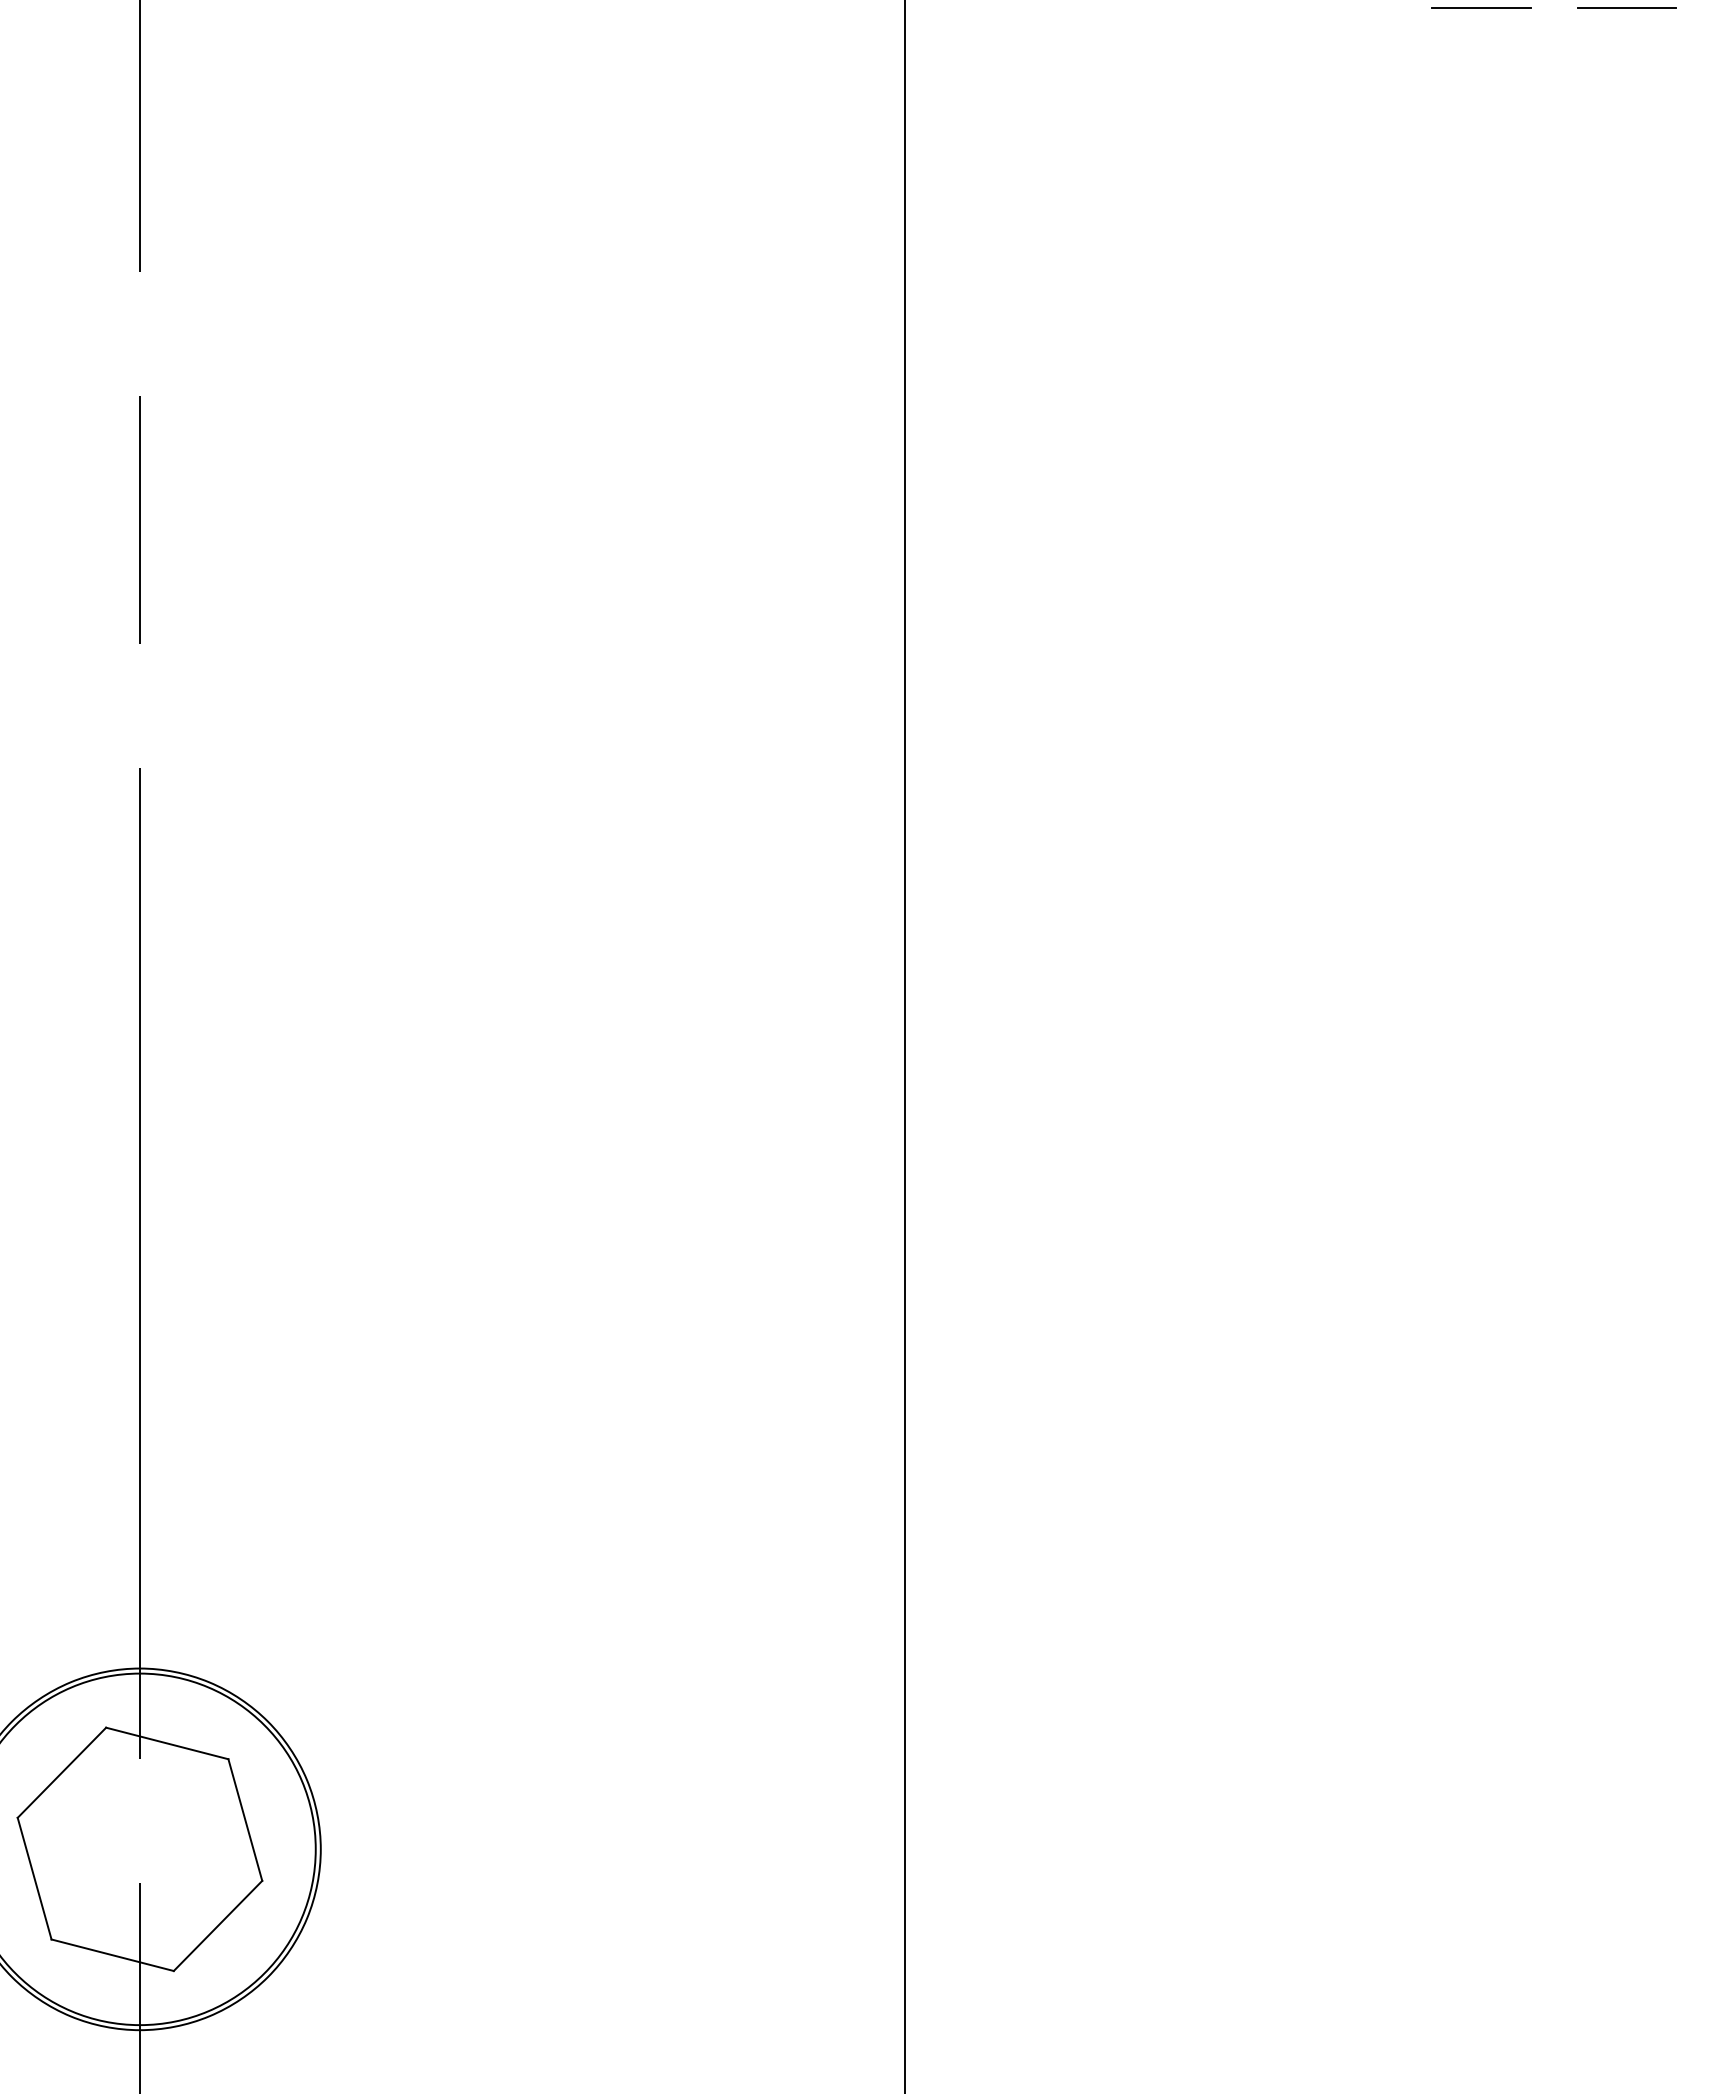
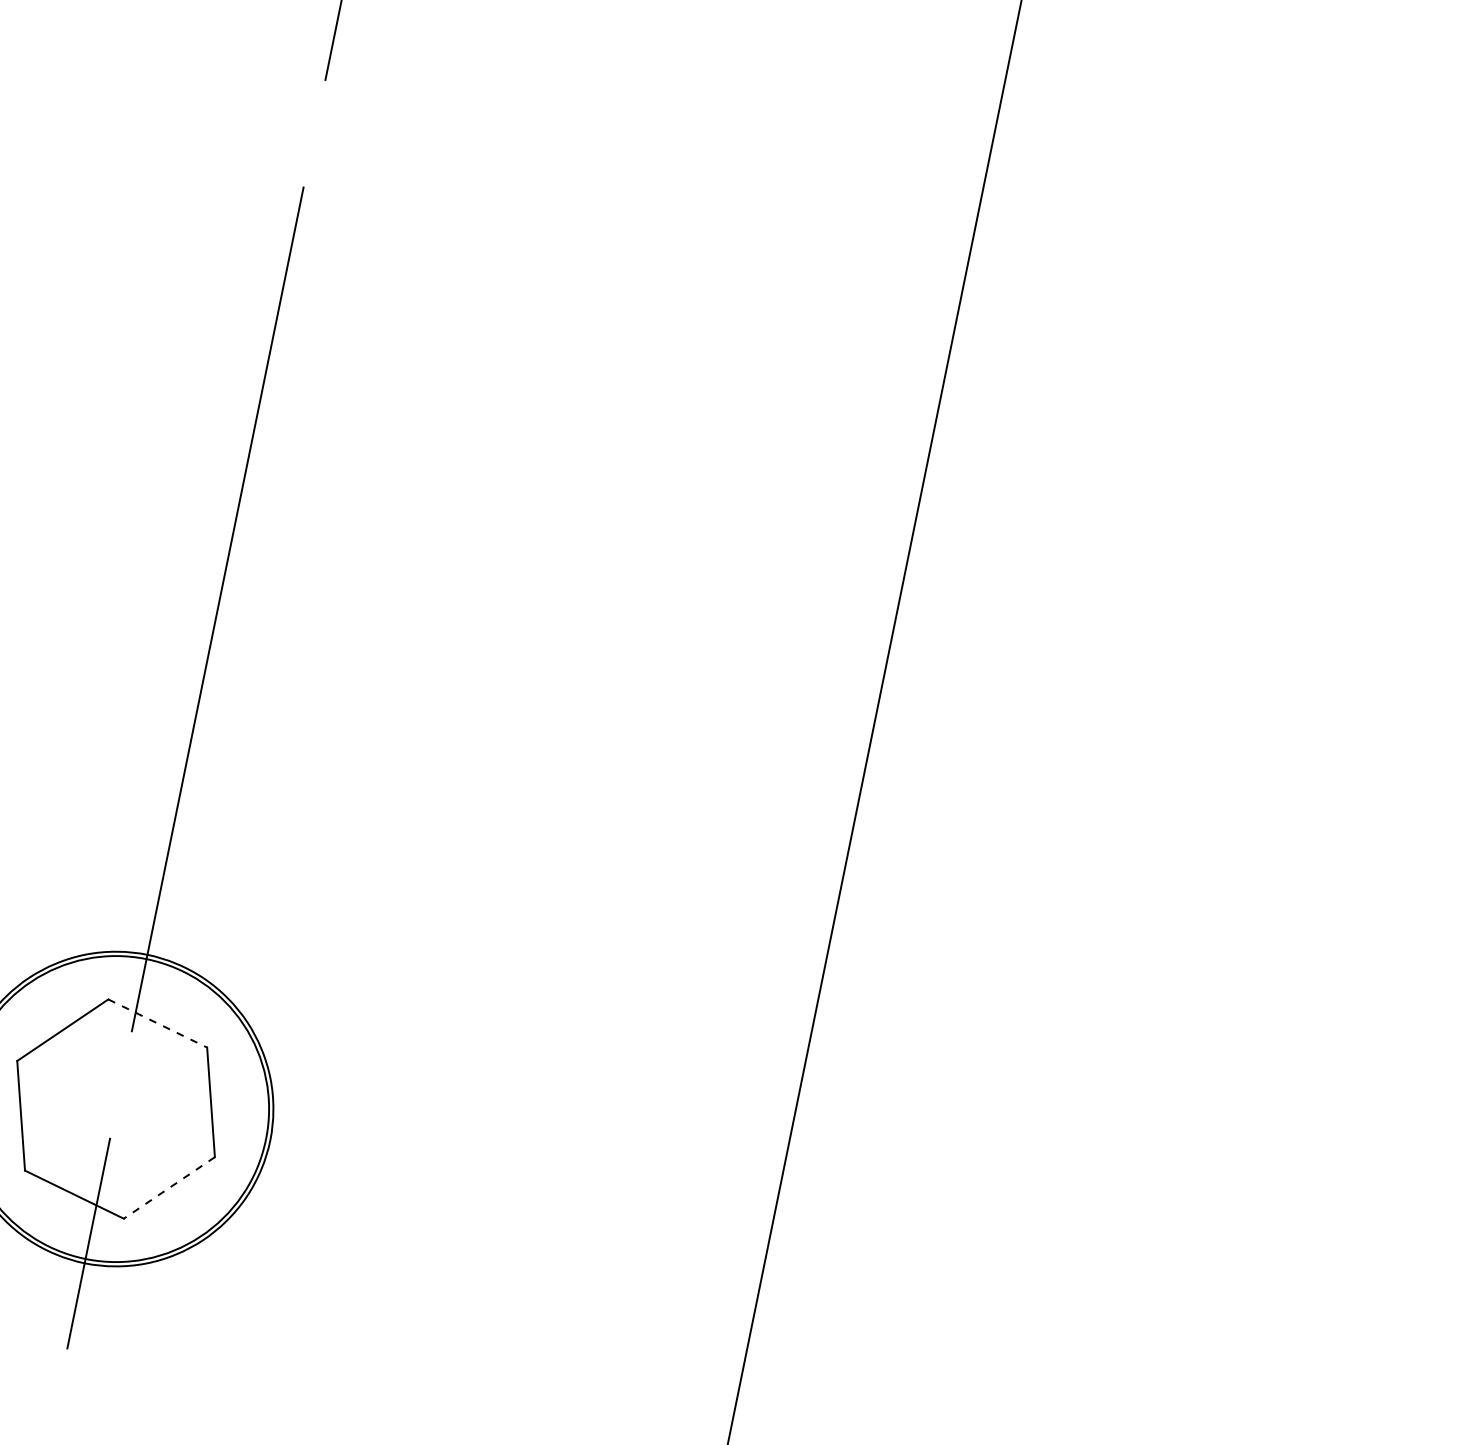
line: (167, 1743) -> (157, 1023), solid -> dashed
line: (217, 1926) -> (168, 1188), solid -> dashed

